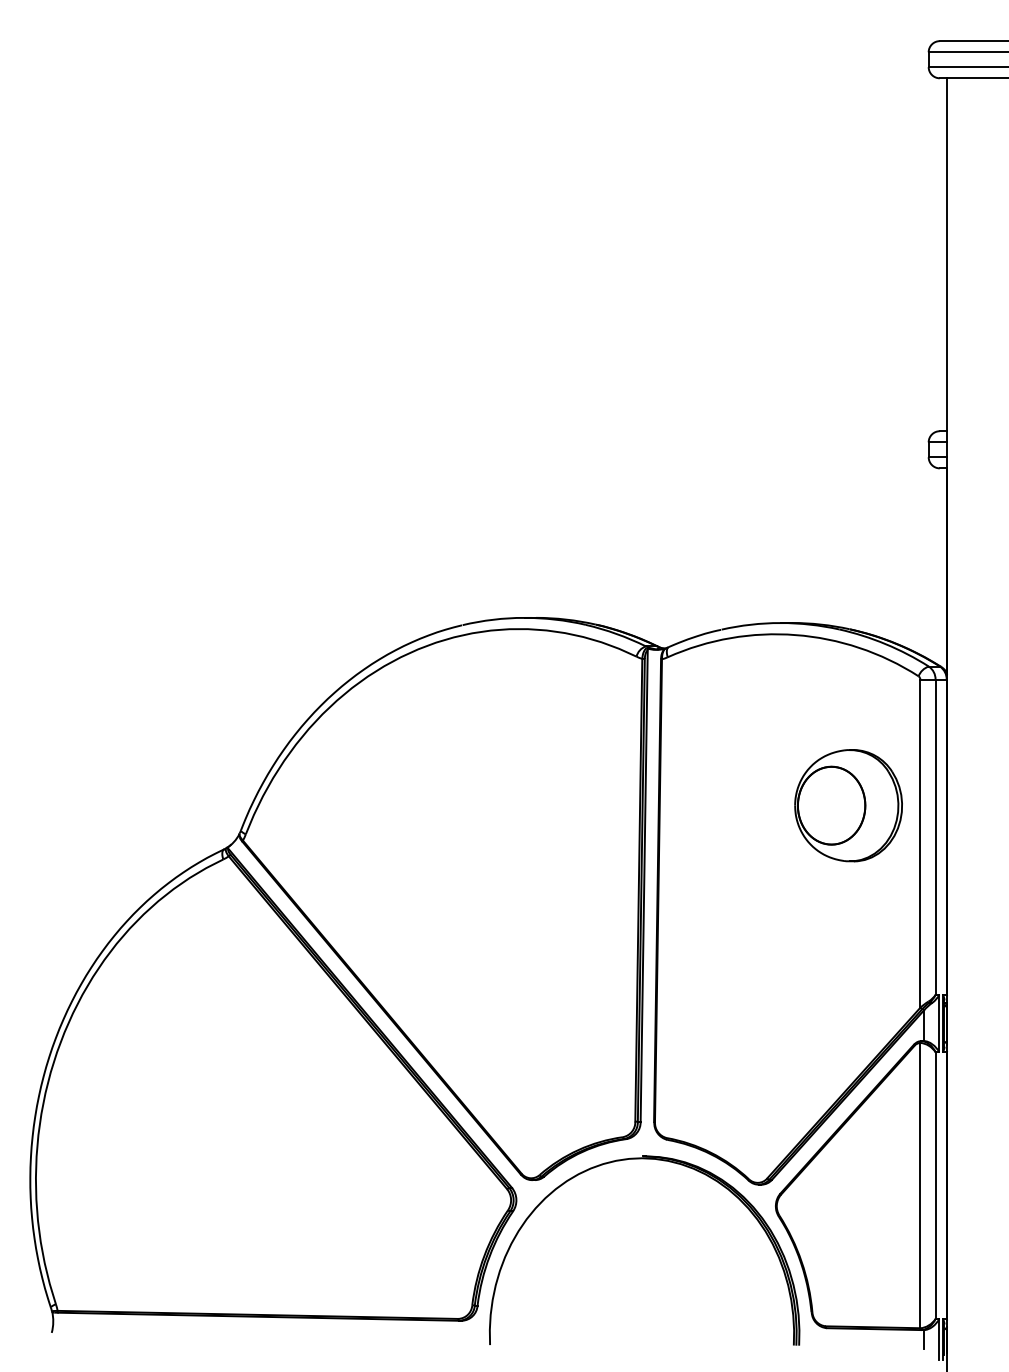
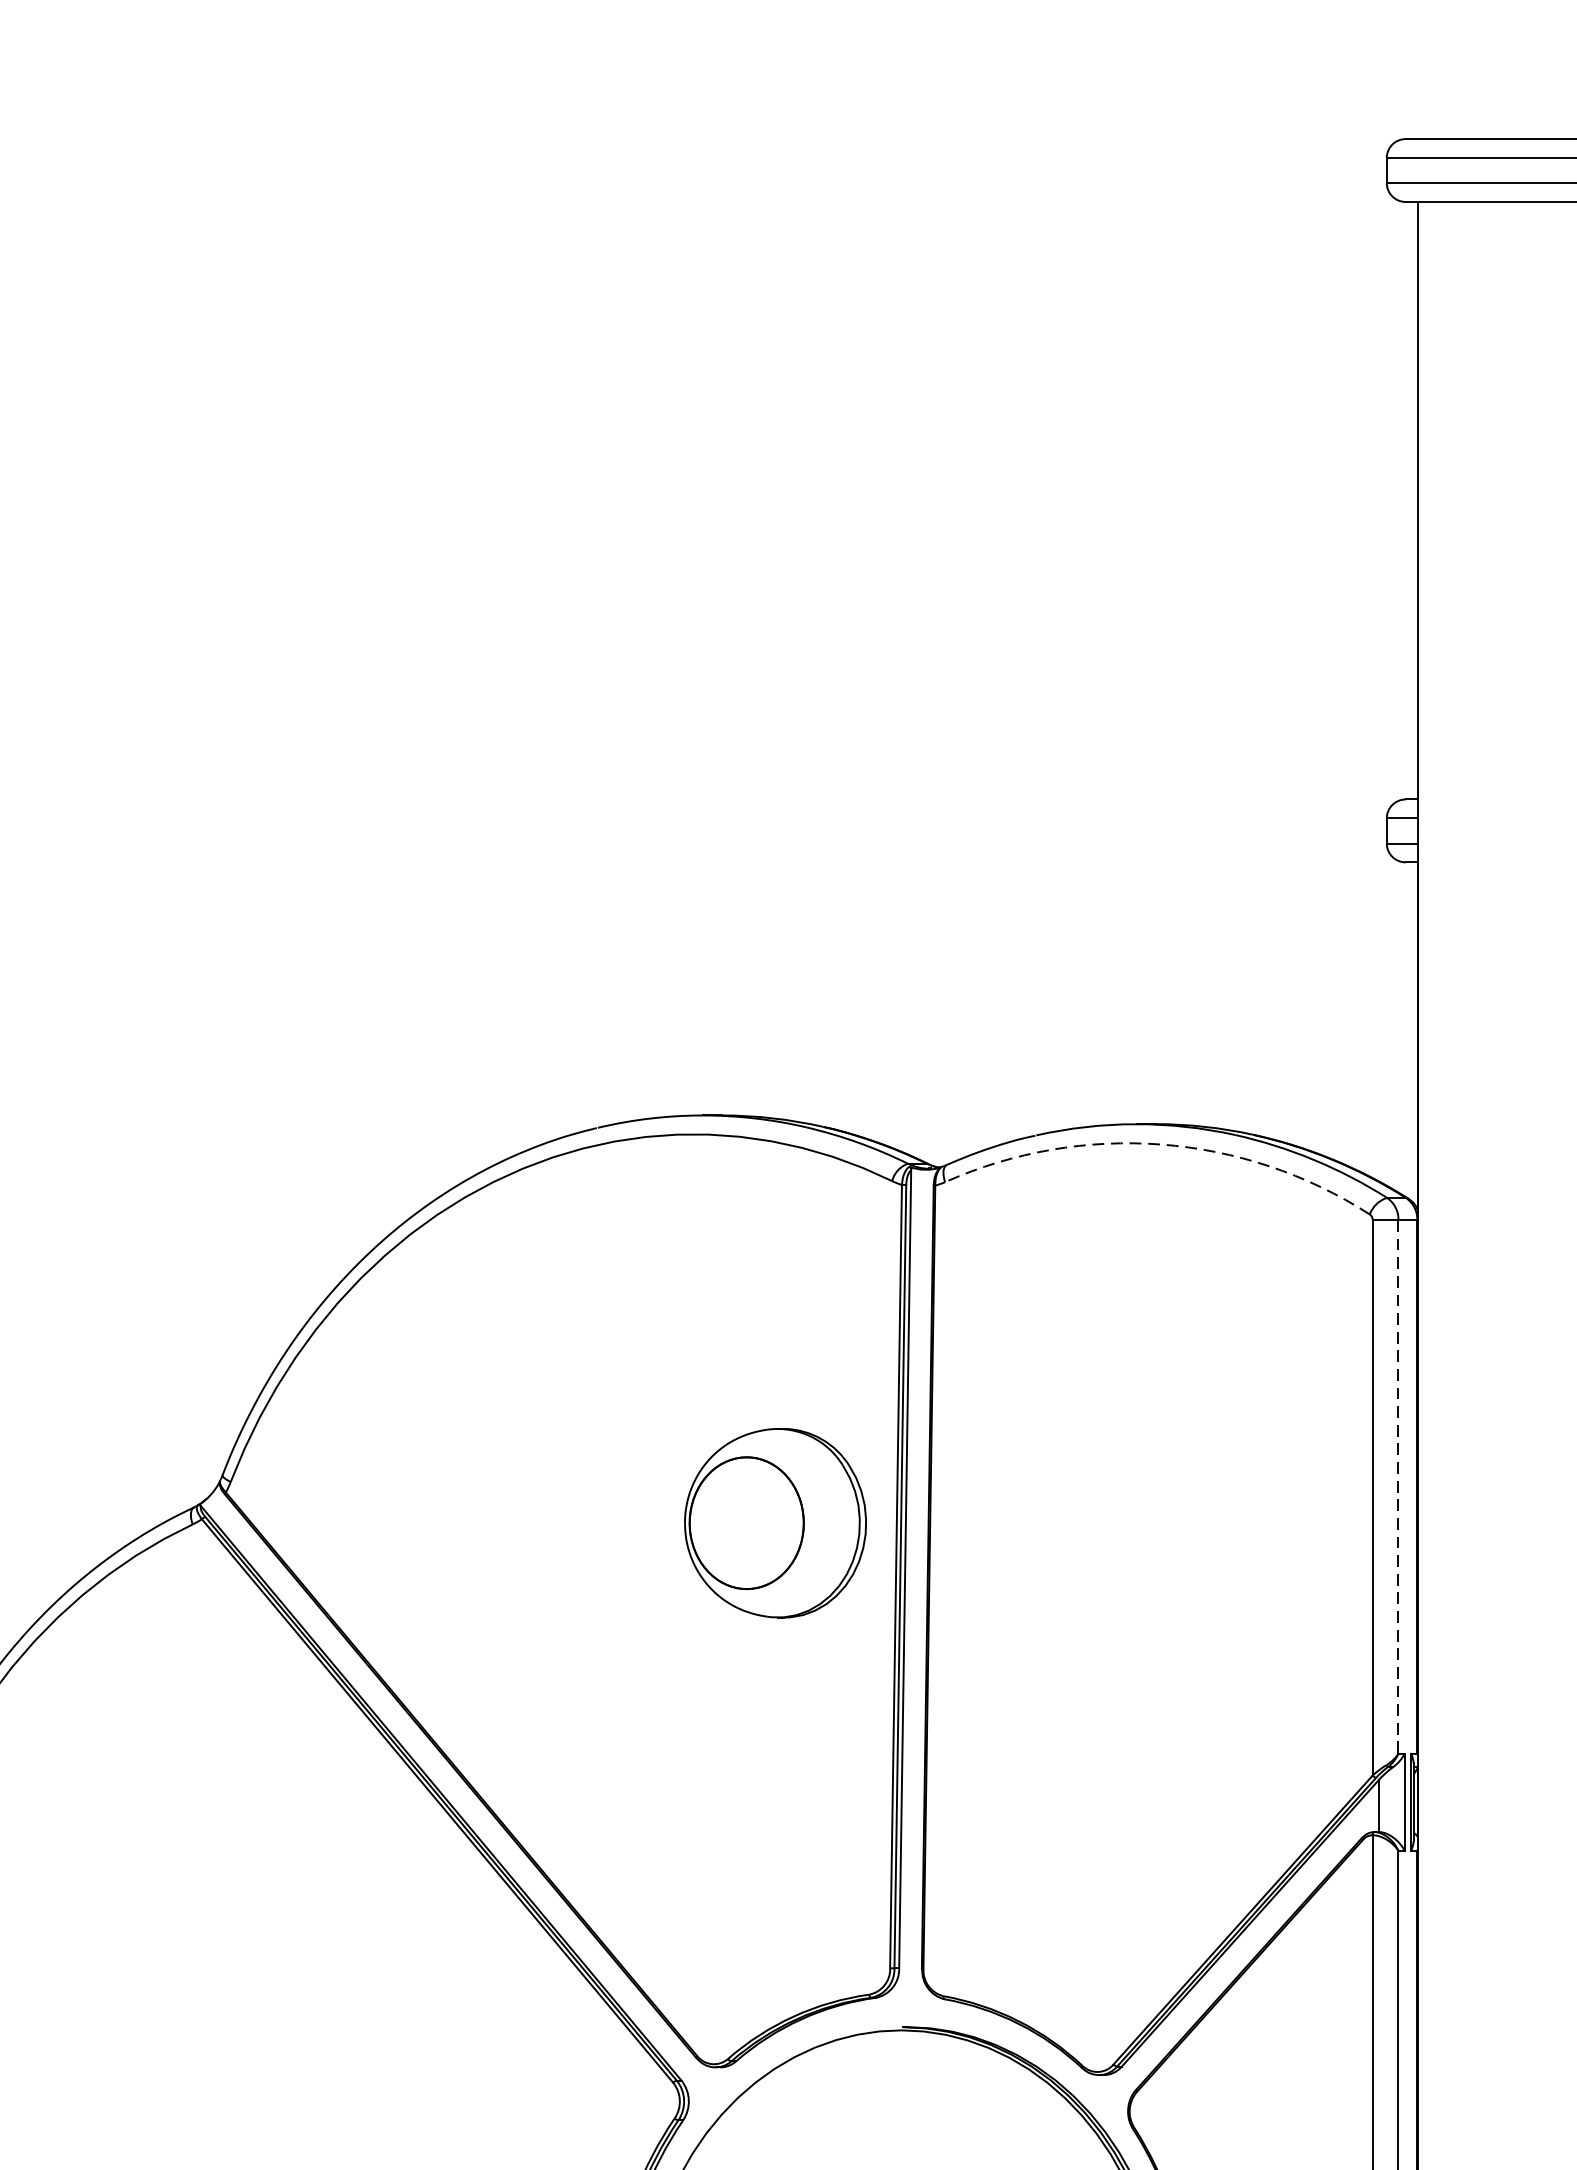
arc: (795, 635) -> (1161, 1145), solid -> dashed
part: (848, 805) -> (775, 1522), moved
line: (935, 837) -> (1398, 1487), solid -> dashed

